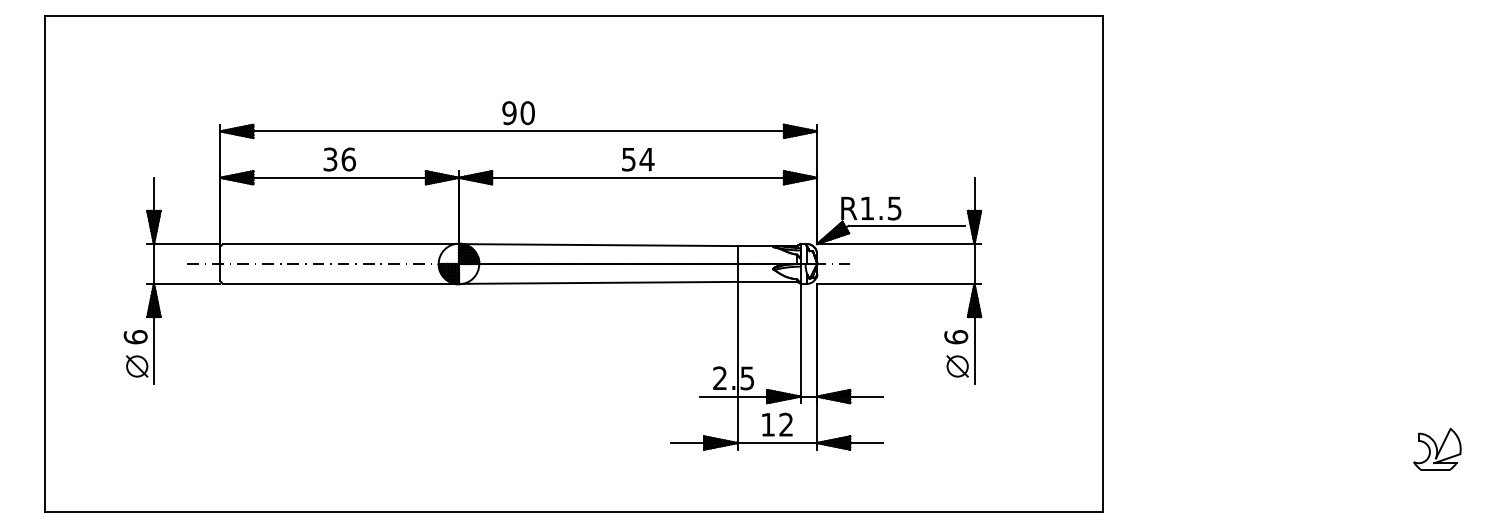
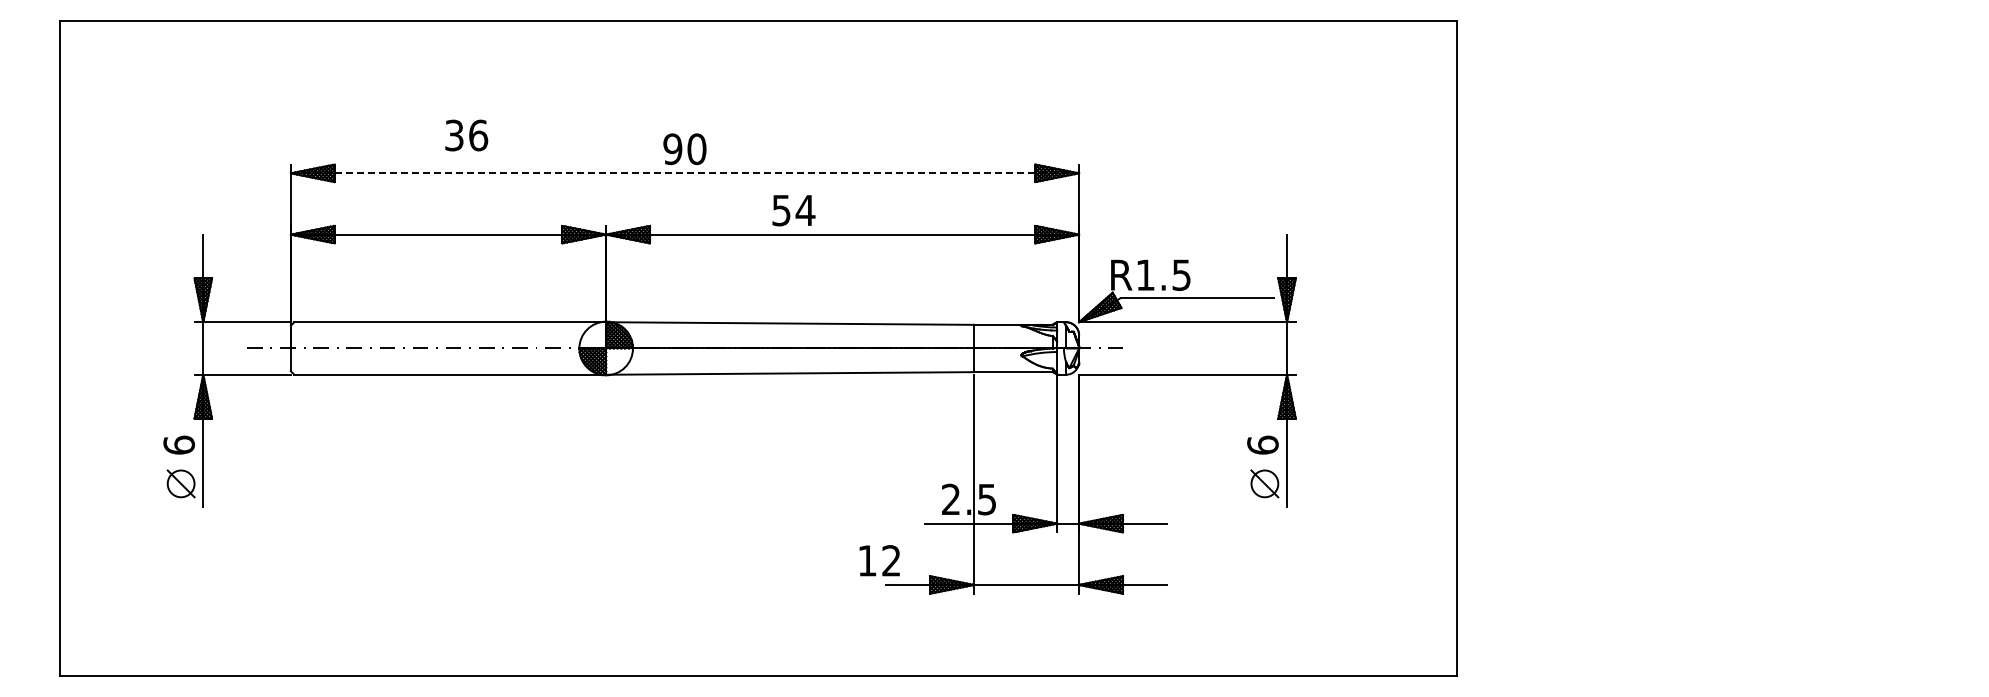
line: (519, 131) -> (685, 173), solid -> dashed
text: (339, 159) -> (466, 135), moved
text: (637, 159) -> (793, 210), moved
text: (777, 424) -> (879, 560), moved
part: (1437, 449) -> (1898, 593), removed

